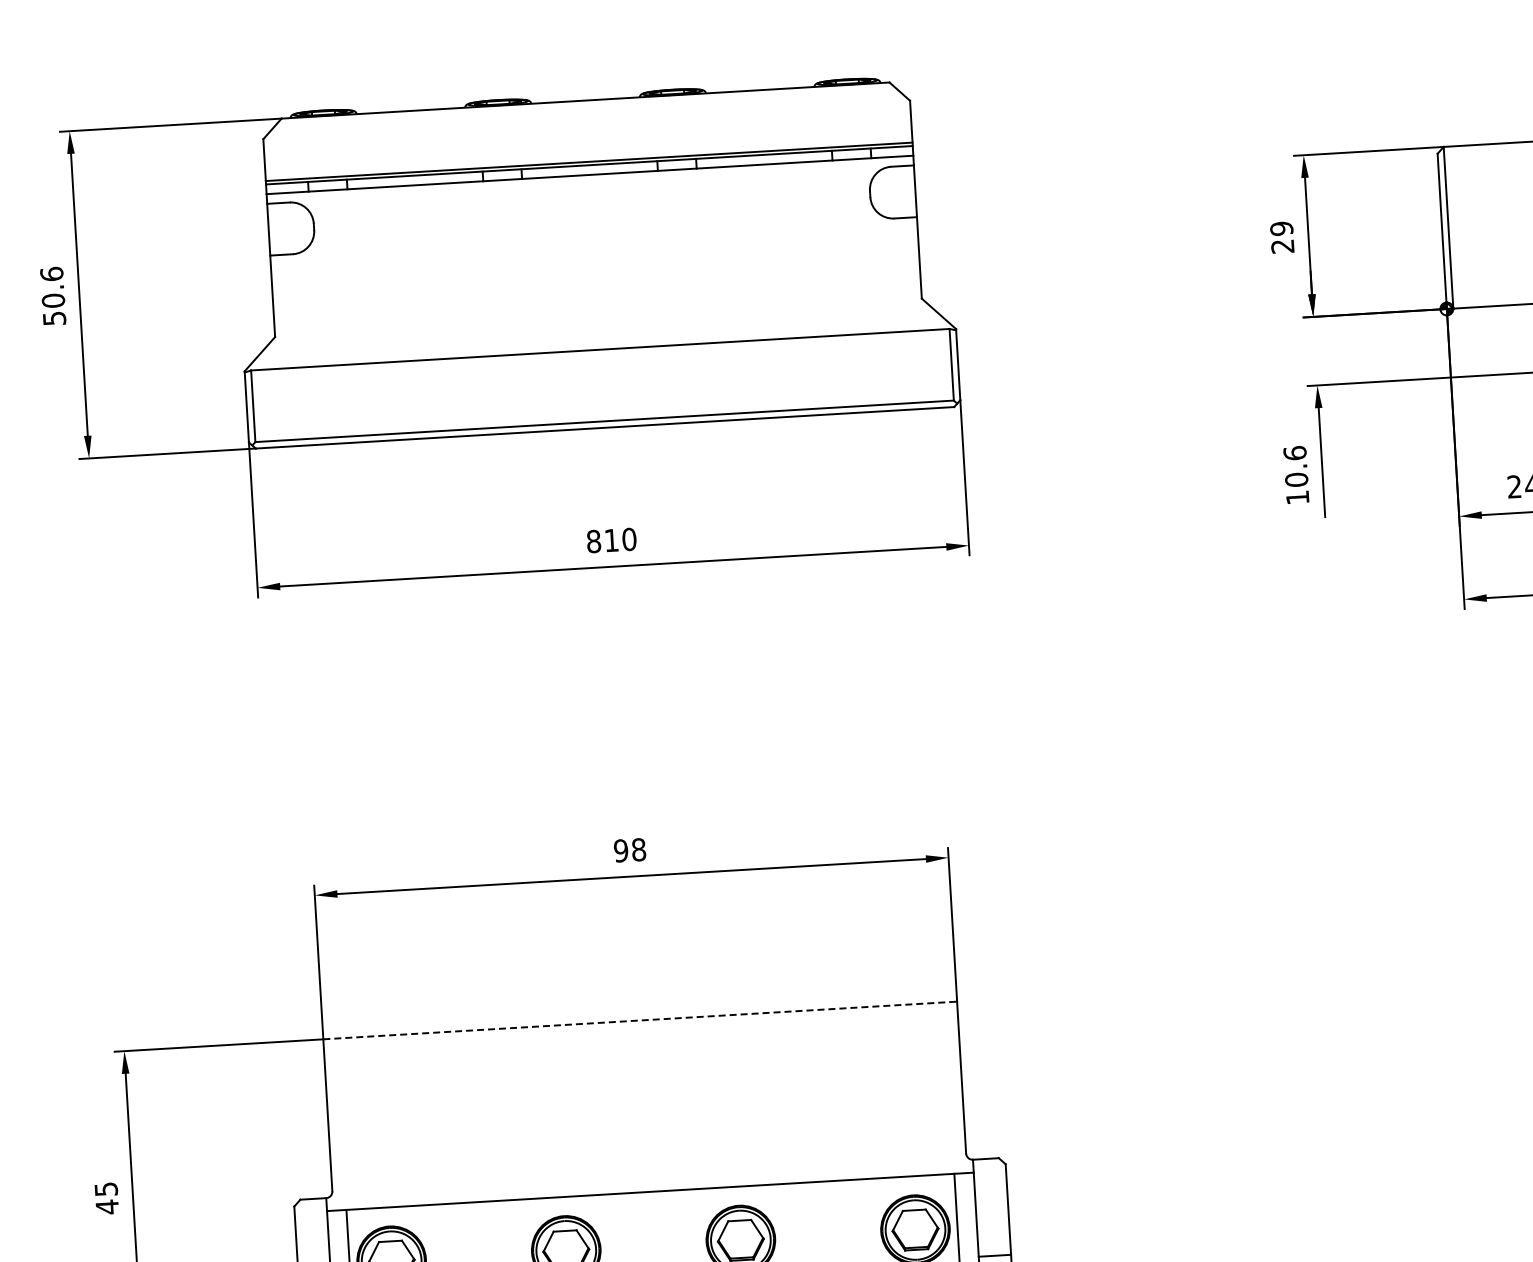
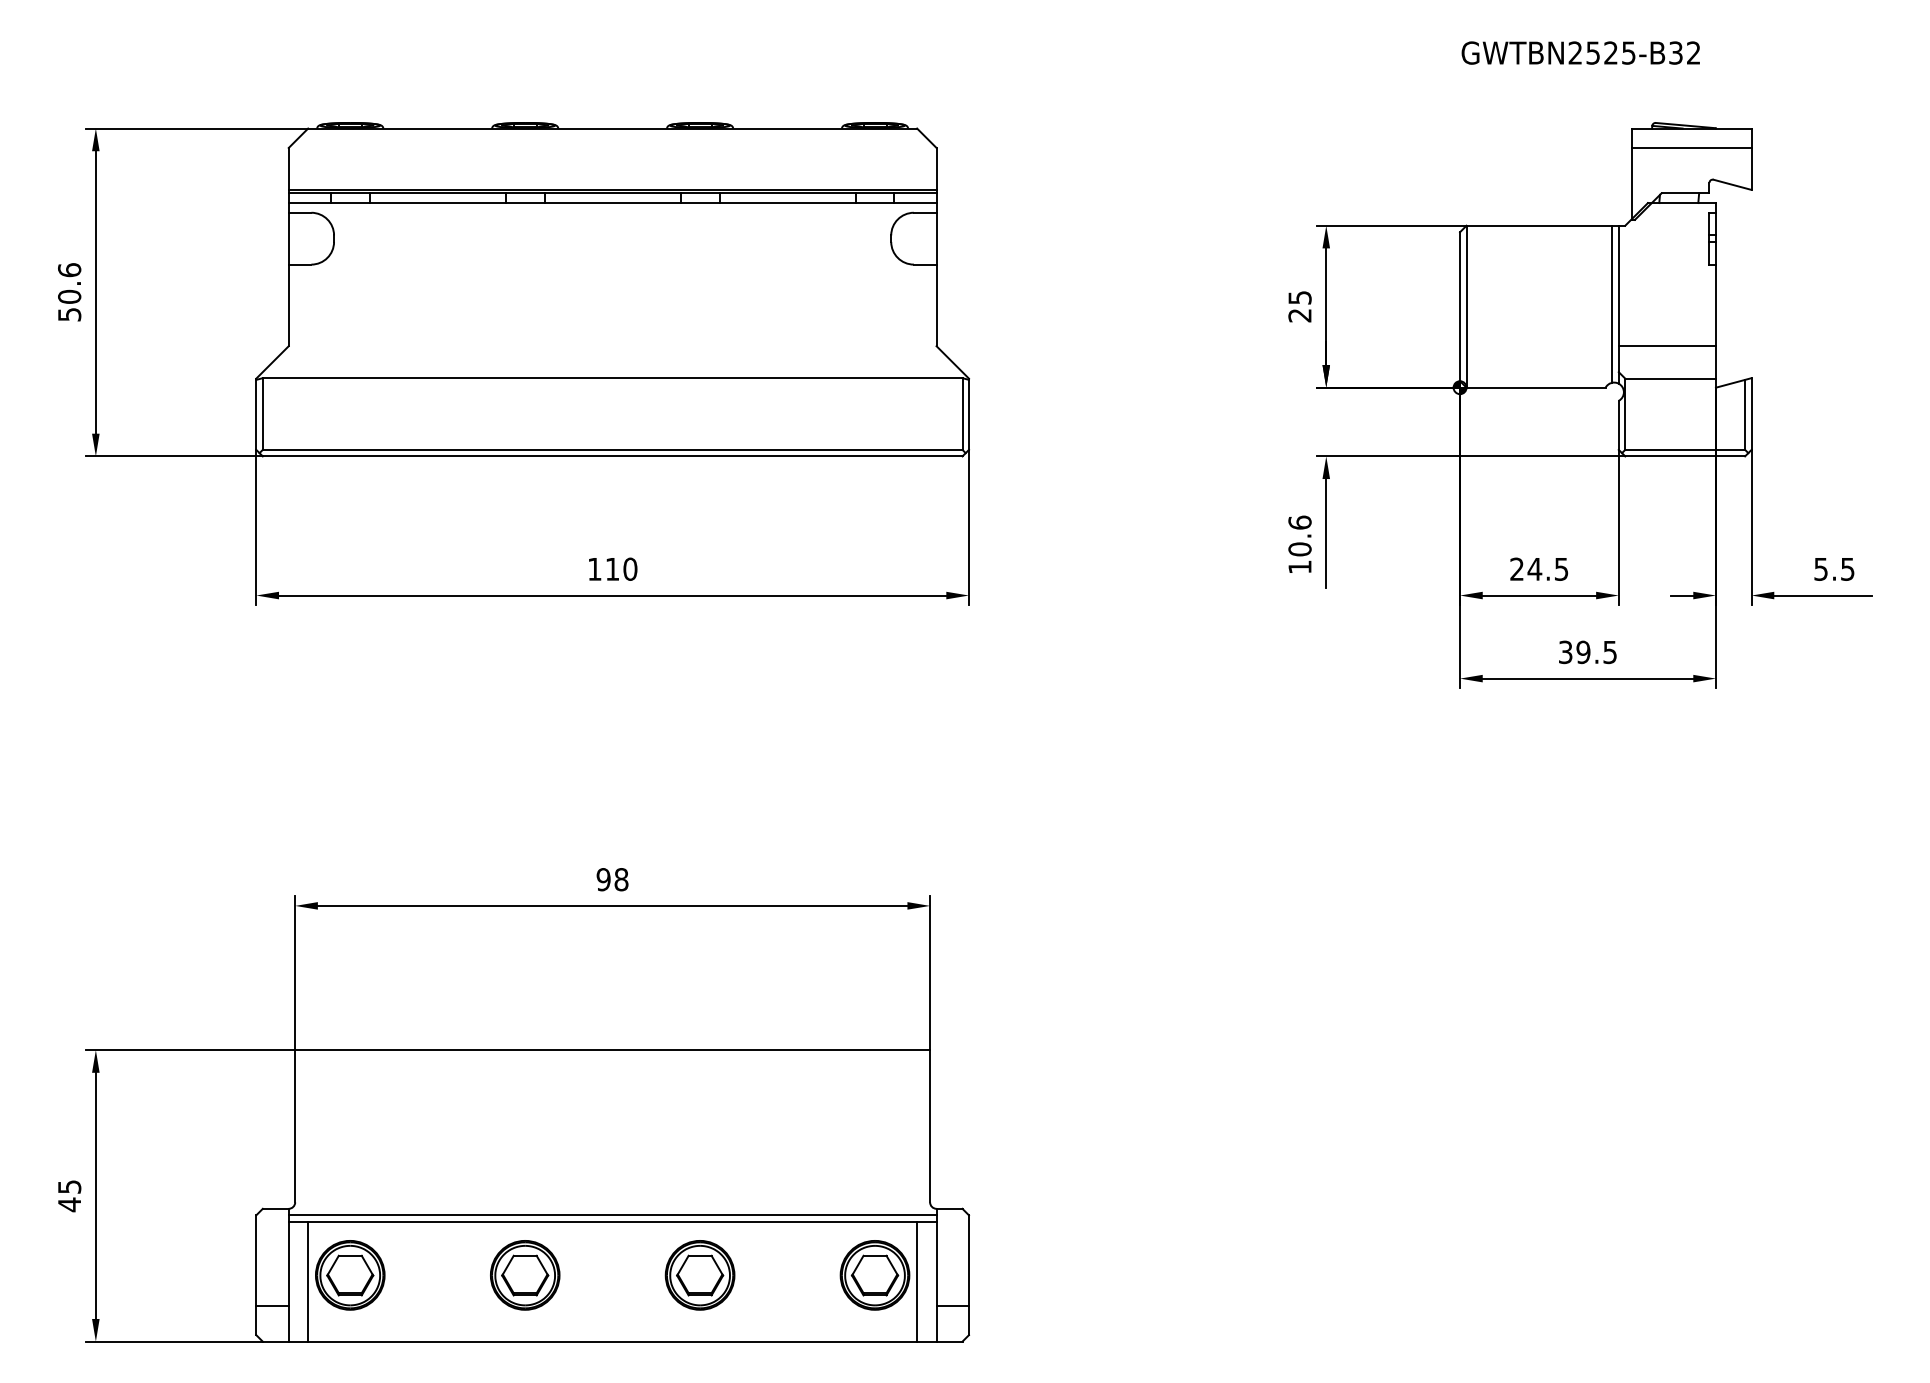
text: (1281, 228) -> (1299, 297), 29 -> 25
text: (593, 540) -> (594, 568), 810 -> 110
line: (641, 1020) -> (613, 1050), dashed -> solid
line: (649, 1185) -> (612, 1215), added

